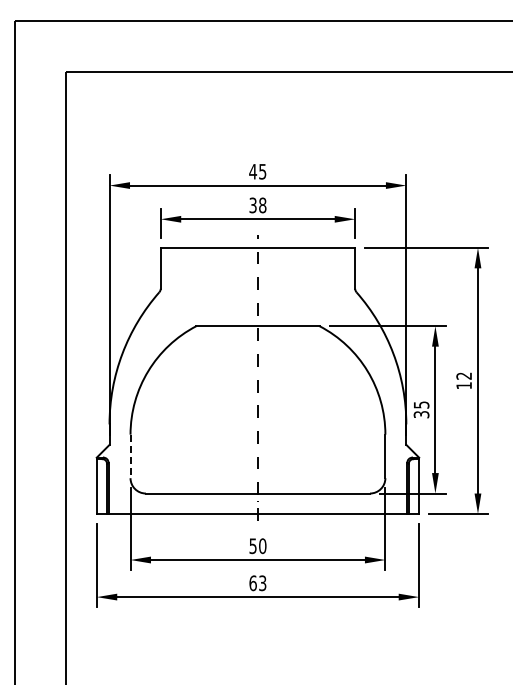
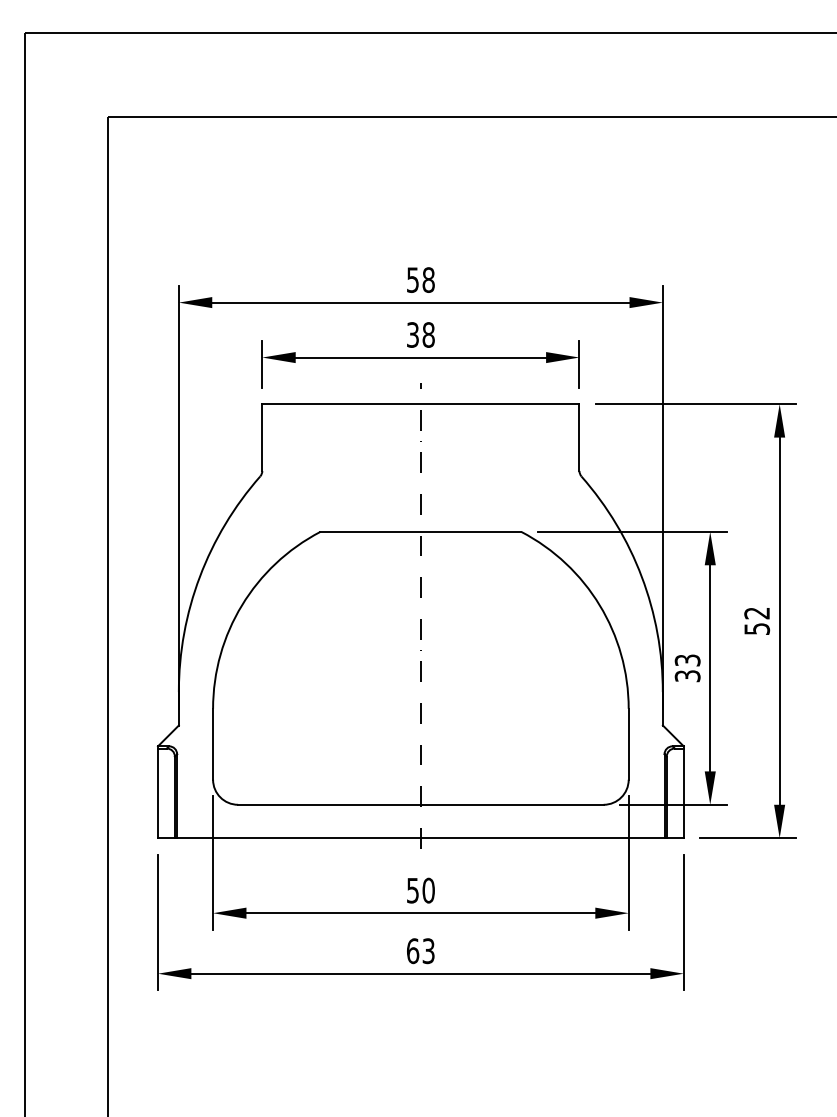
text: (257, 171) -> (420, 279), 45 -> 58
text: (464, 385) -> (757, 628), 12 -> 52
text: (420, 404) -> (685, 659), 35 -> 33
line: (130, 456) -> (213, 744), dashed -> solid

